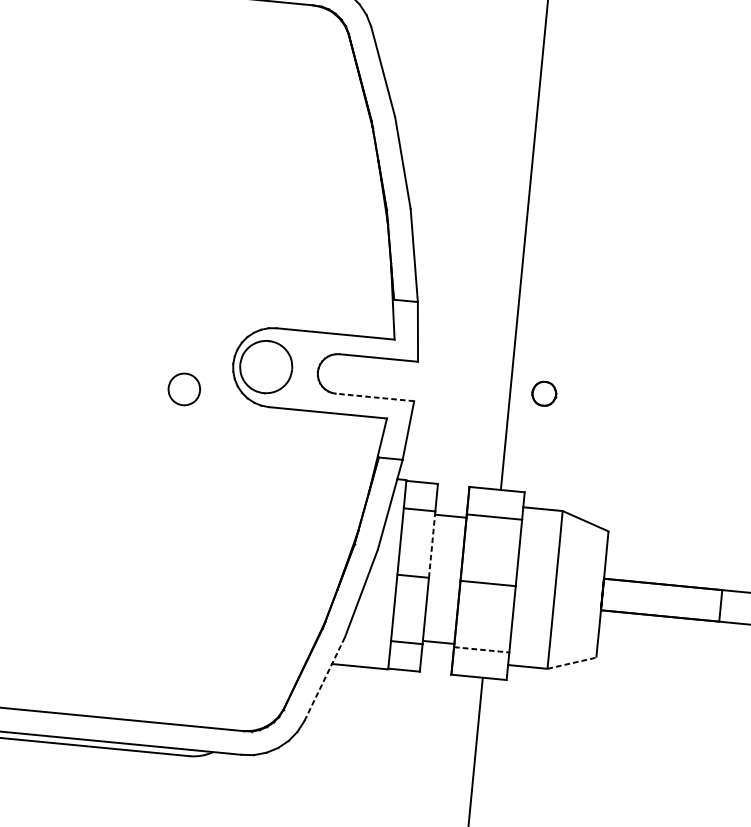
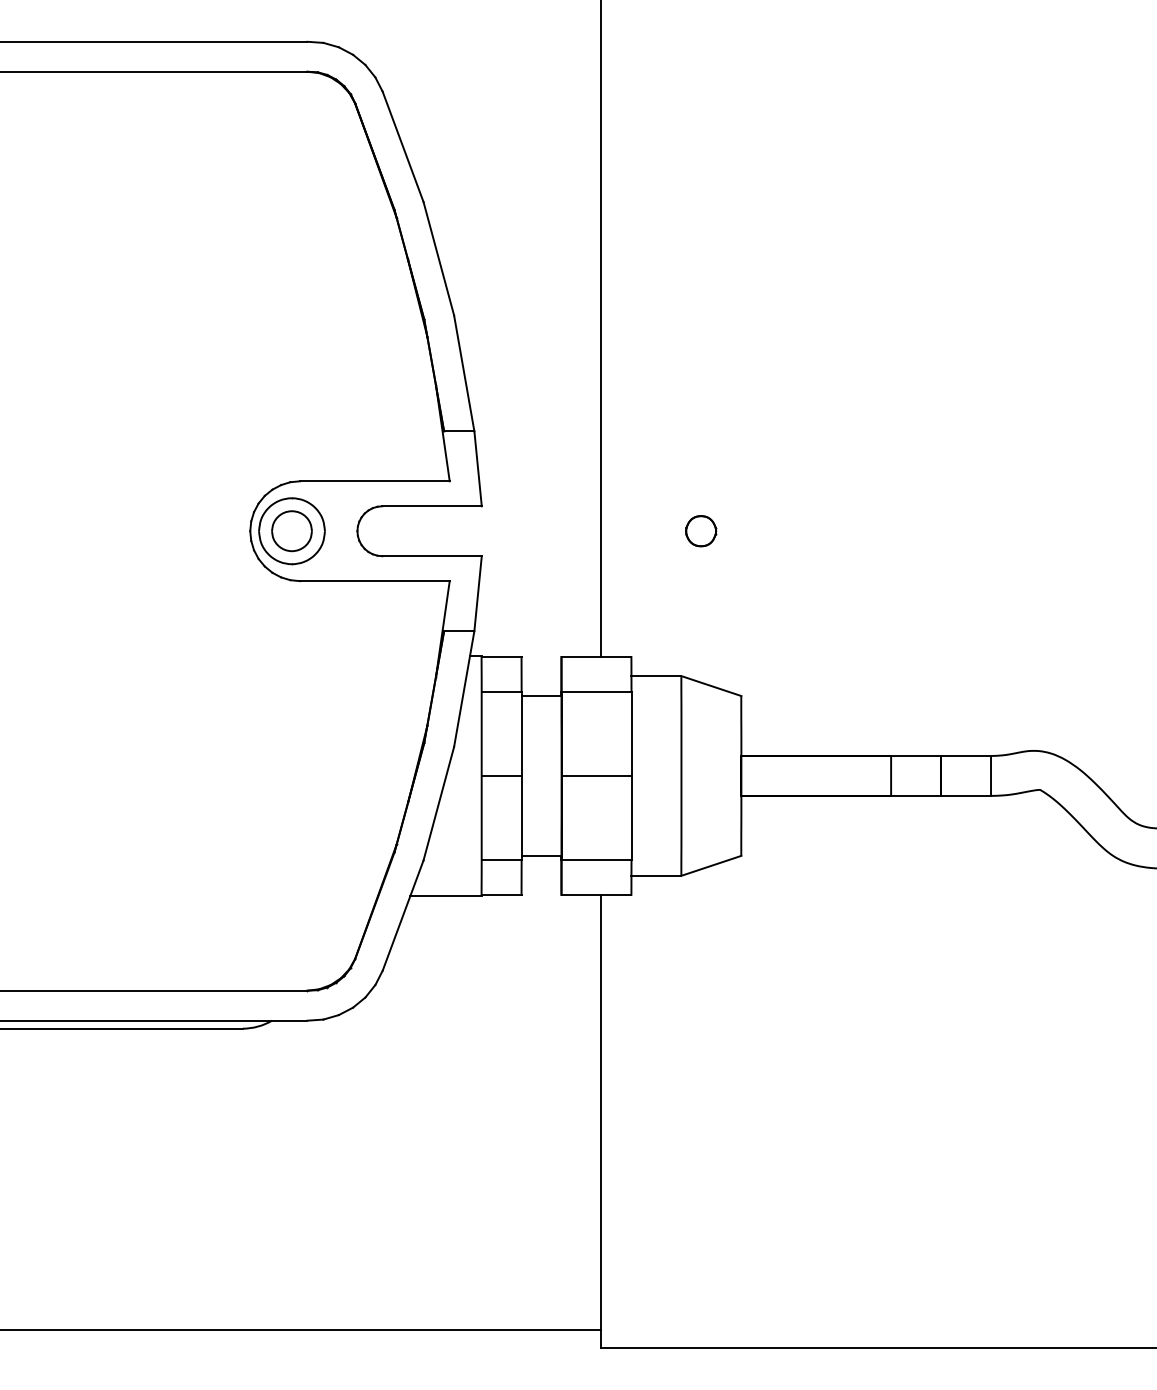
part: (183, 389) -> (291, 531), moved
part: (544, 394) -> (701, 531), moved
line: (375, 397) -> (432, 556), dashed -> solid
line: (432, 544) -> (521, 733), dashed -> solid
line: (481, 649) -> (596, 859), dashed -> solid
line: (572, 662) -> (711, 865), dashed -> solid
line: (325, 679) -> (403, 915), dashed -> solid

